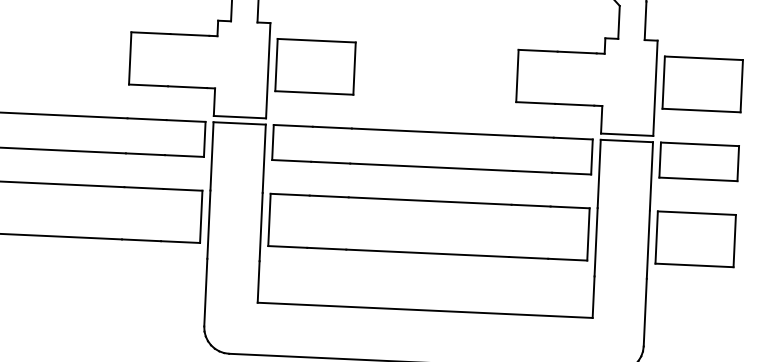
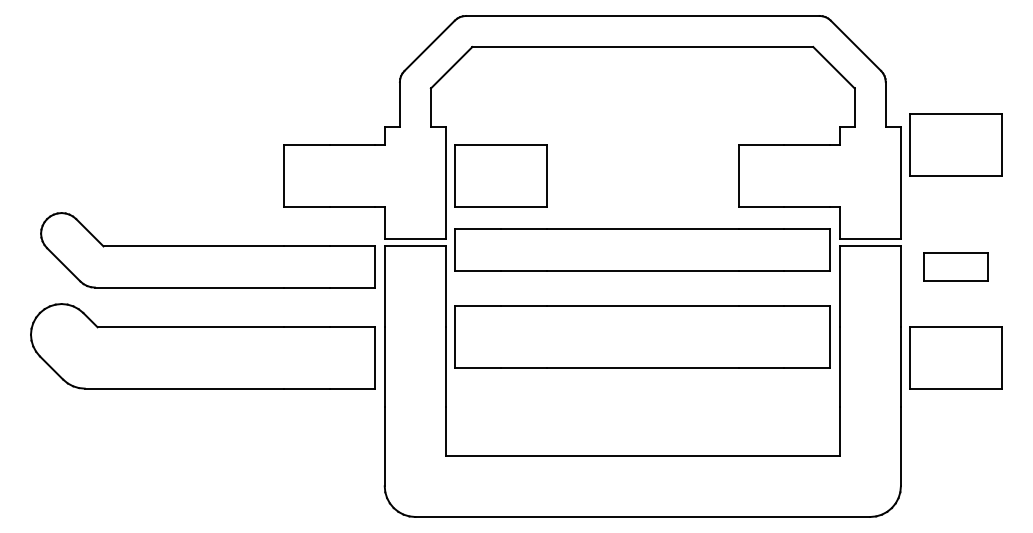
part: (702, 83) -> (955, 144), moved
part: (432, 149) -> (642, 249), moved
part: (698, 161) -> (955, 266), size x0.7
part: (428, 226) -> (642, 336), moved

